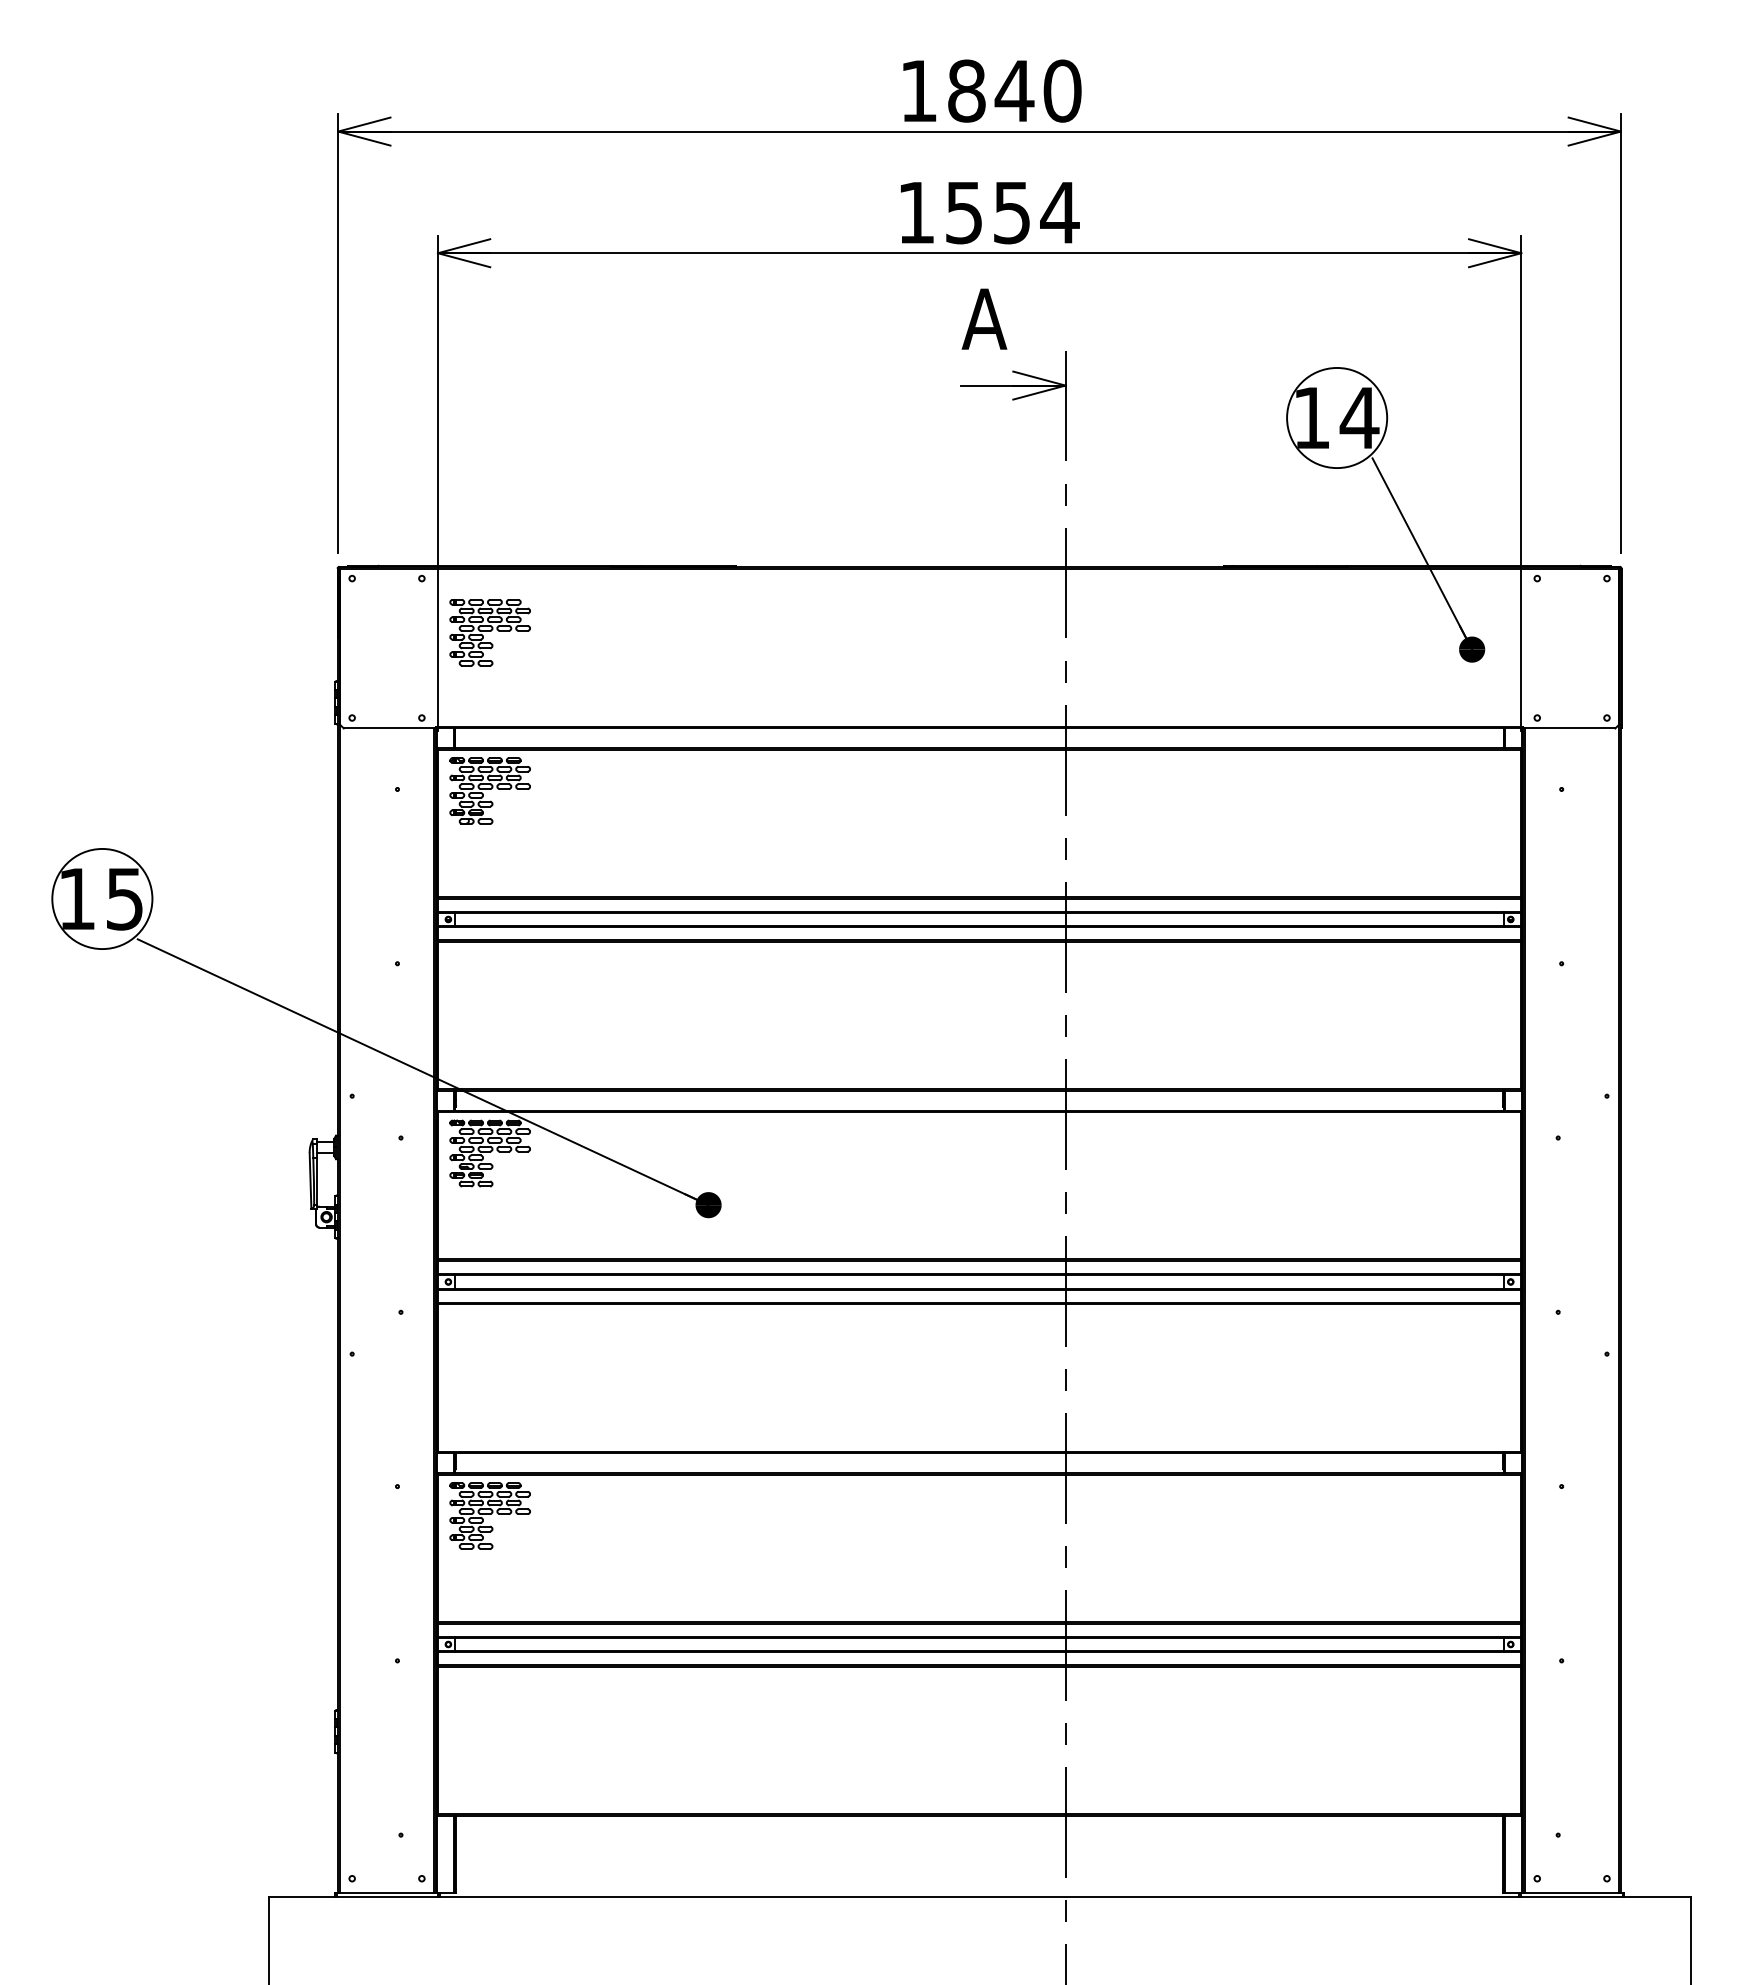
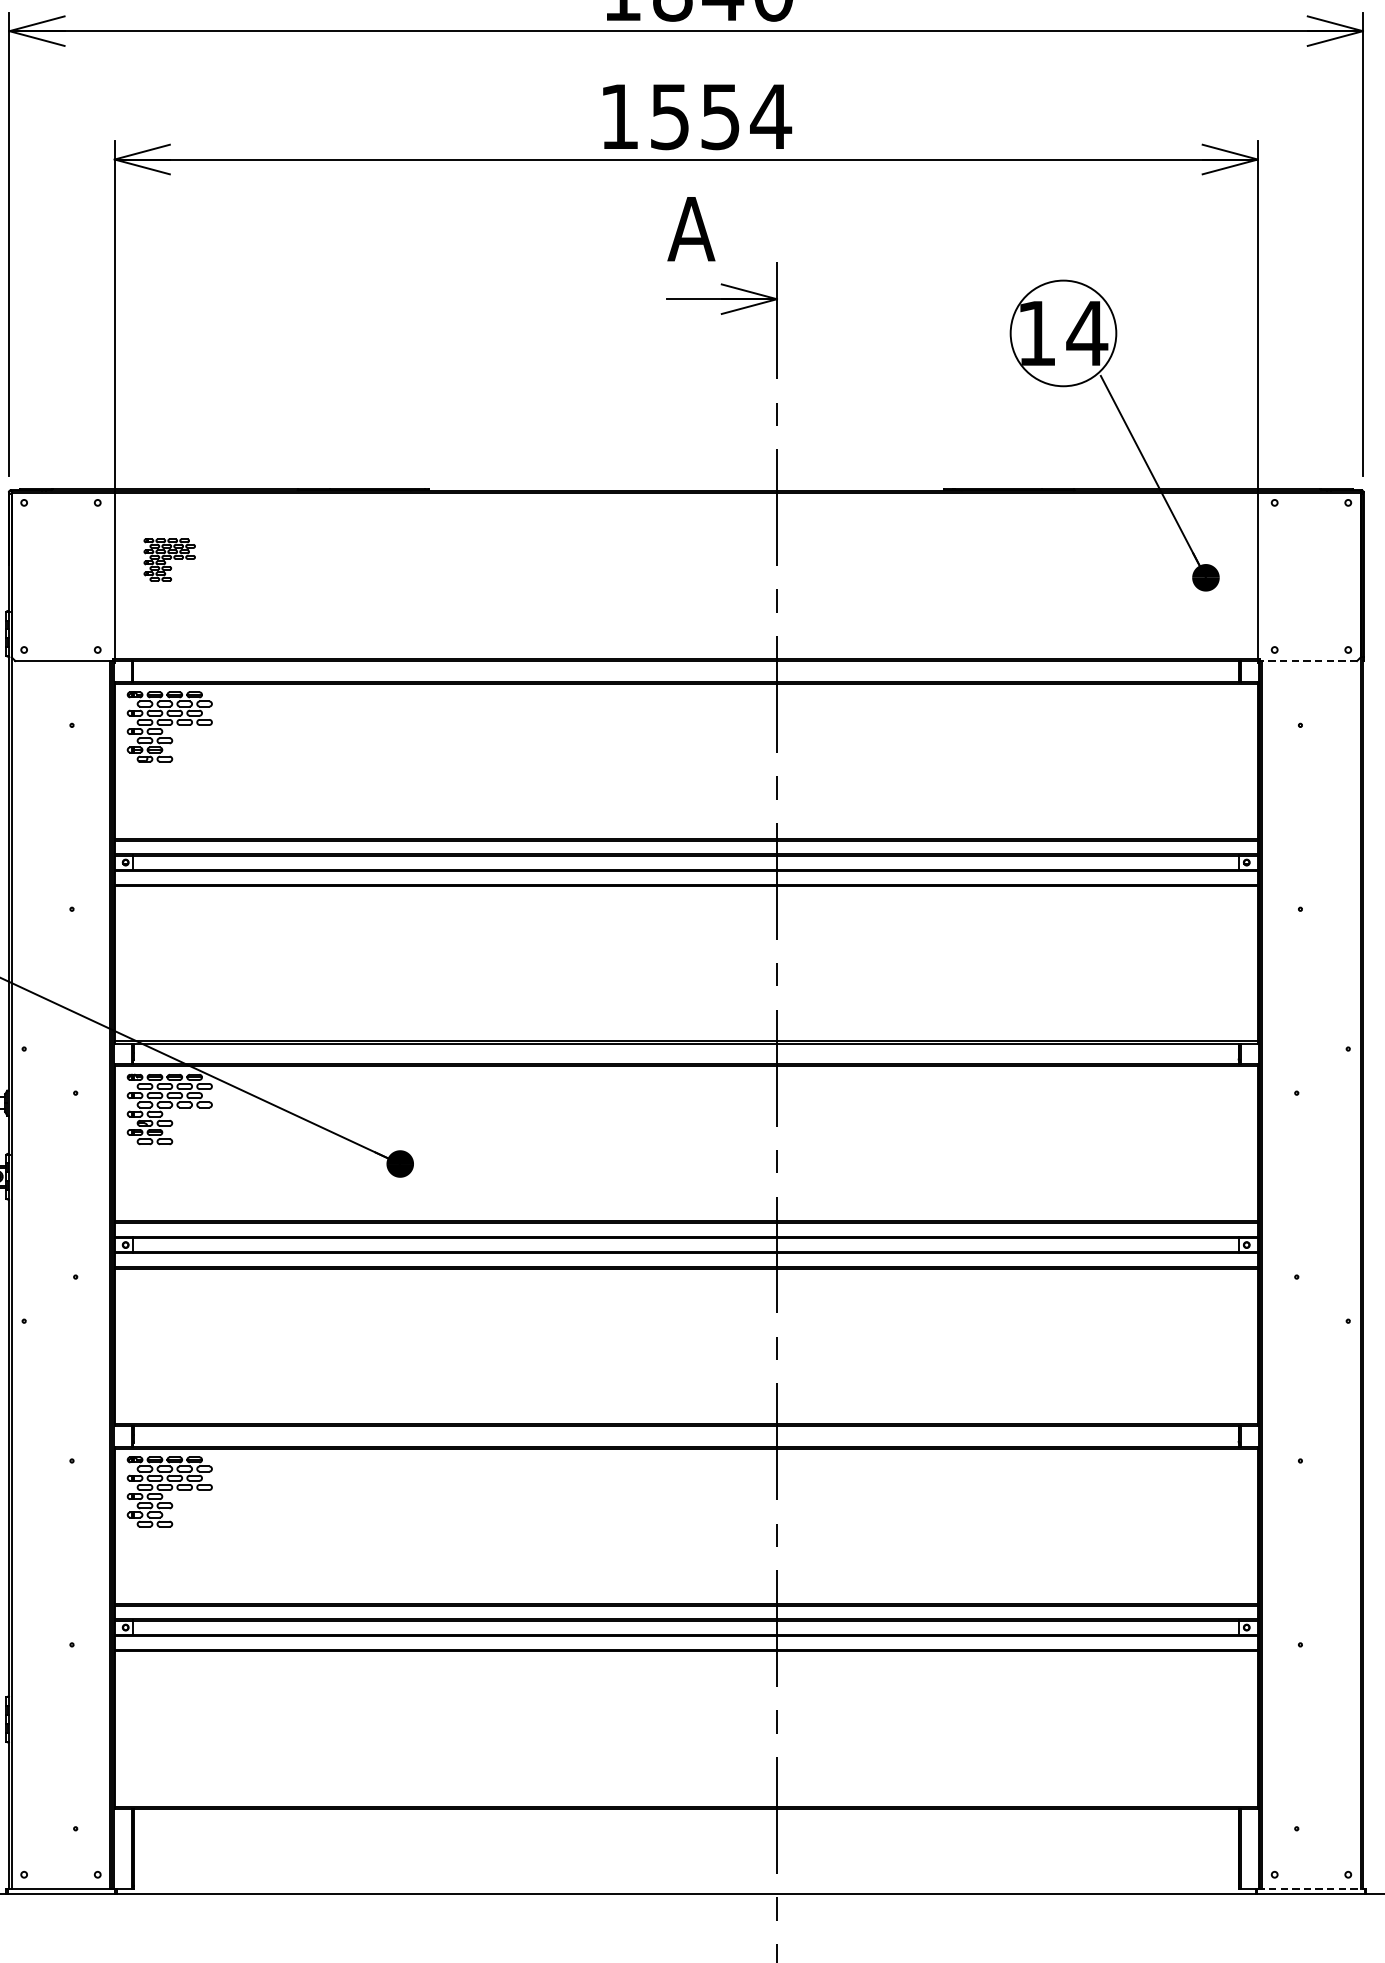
part: (489, 632) -> (169, 559), size x0.6
line: (1568, 728) -> (1307, 661), solid -> dashed
line: (1571, 1892) -> (1310, 1889), solid -> dashed

